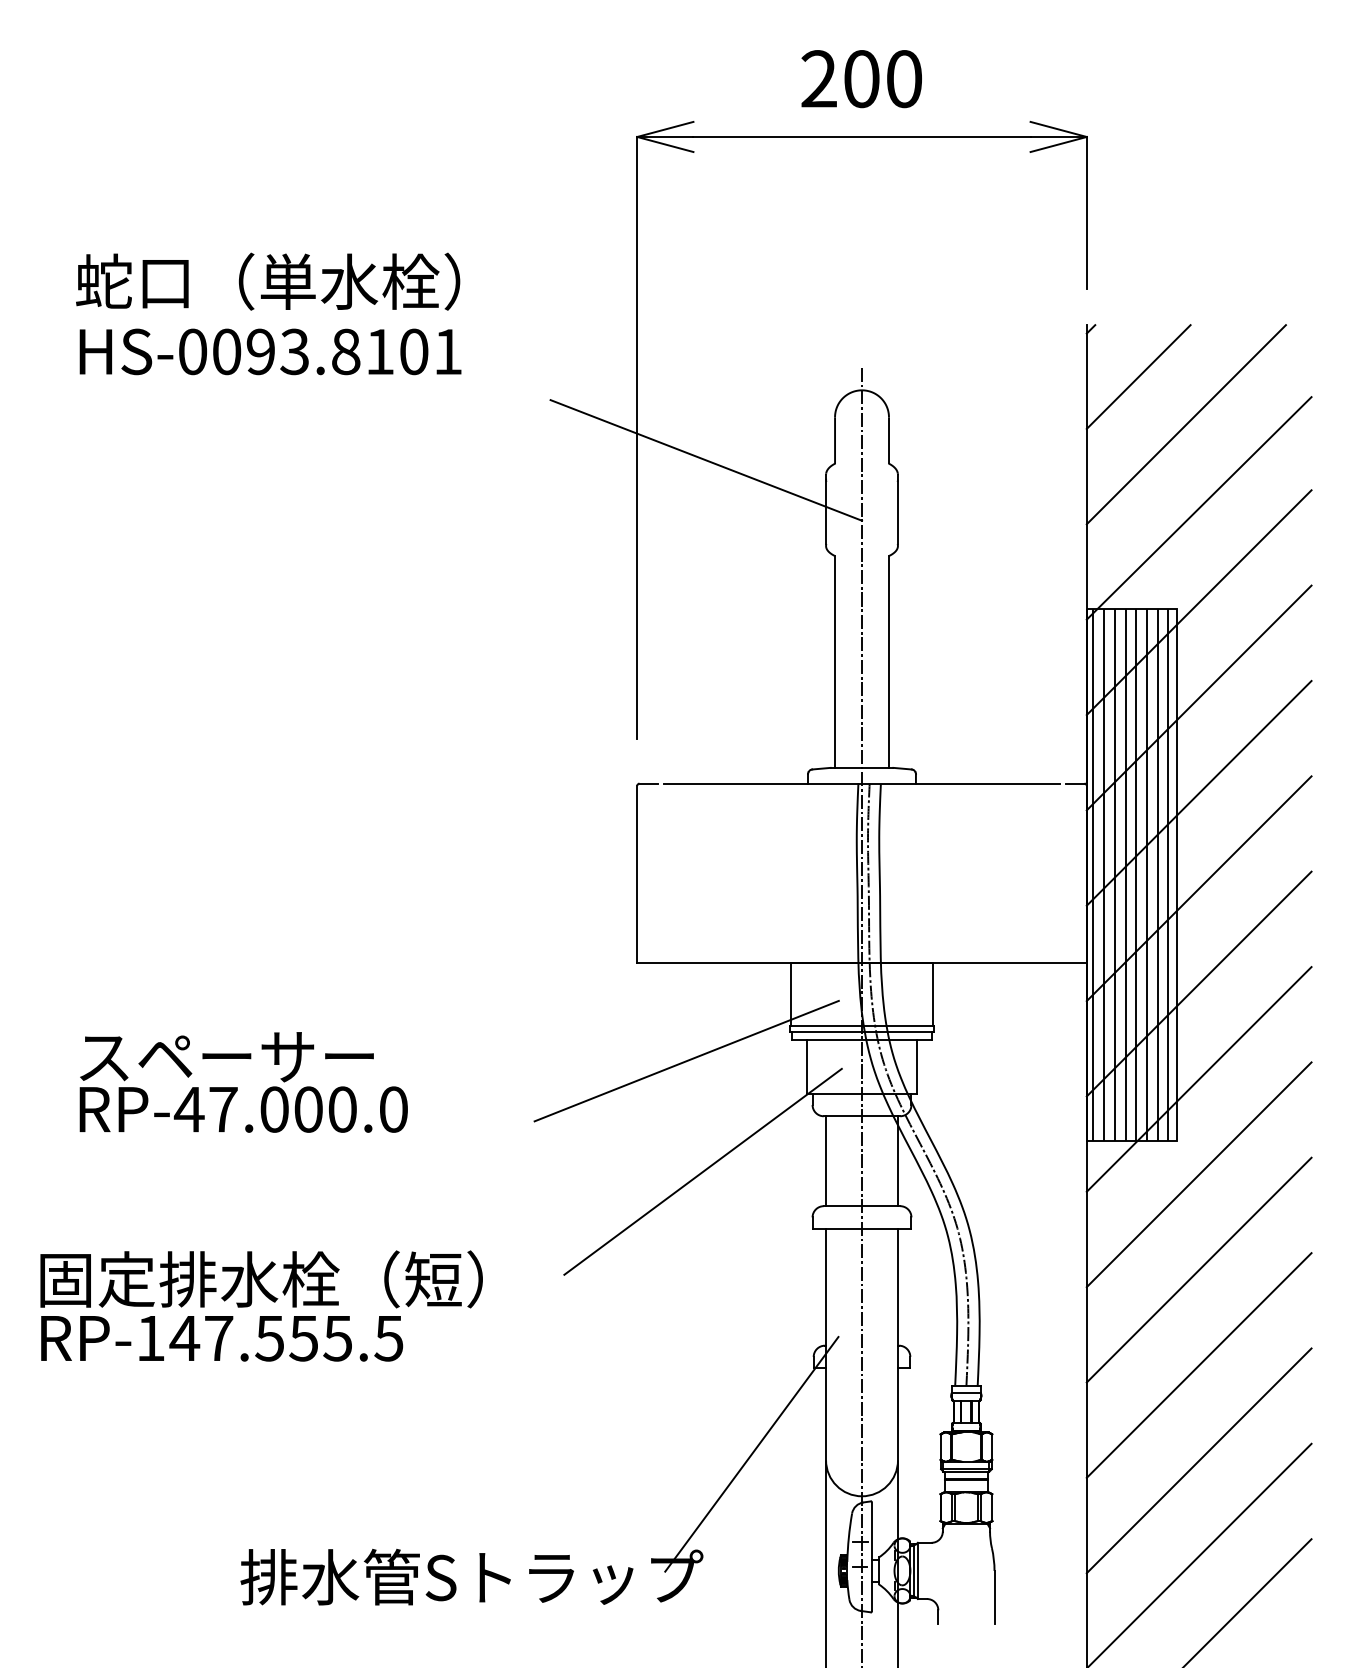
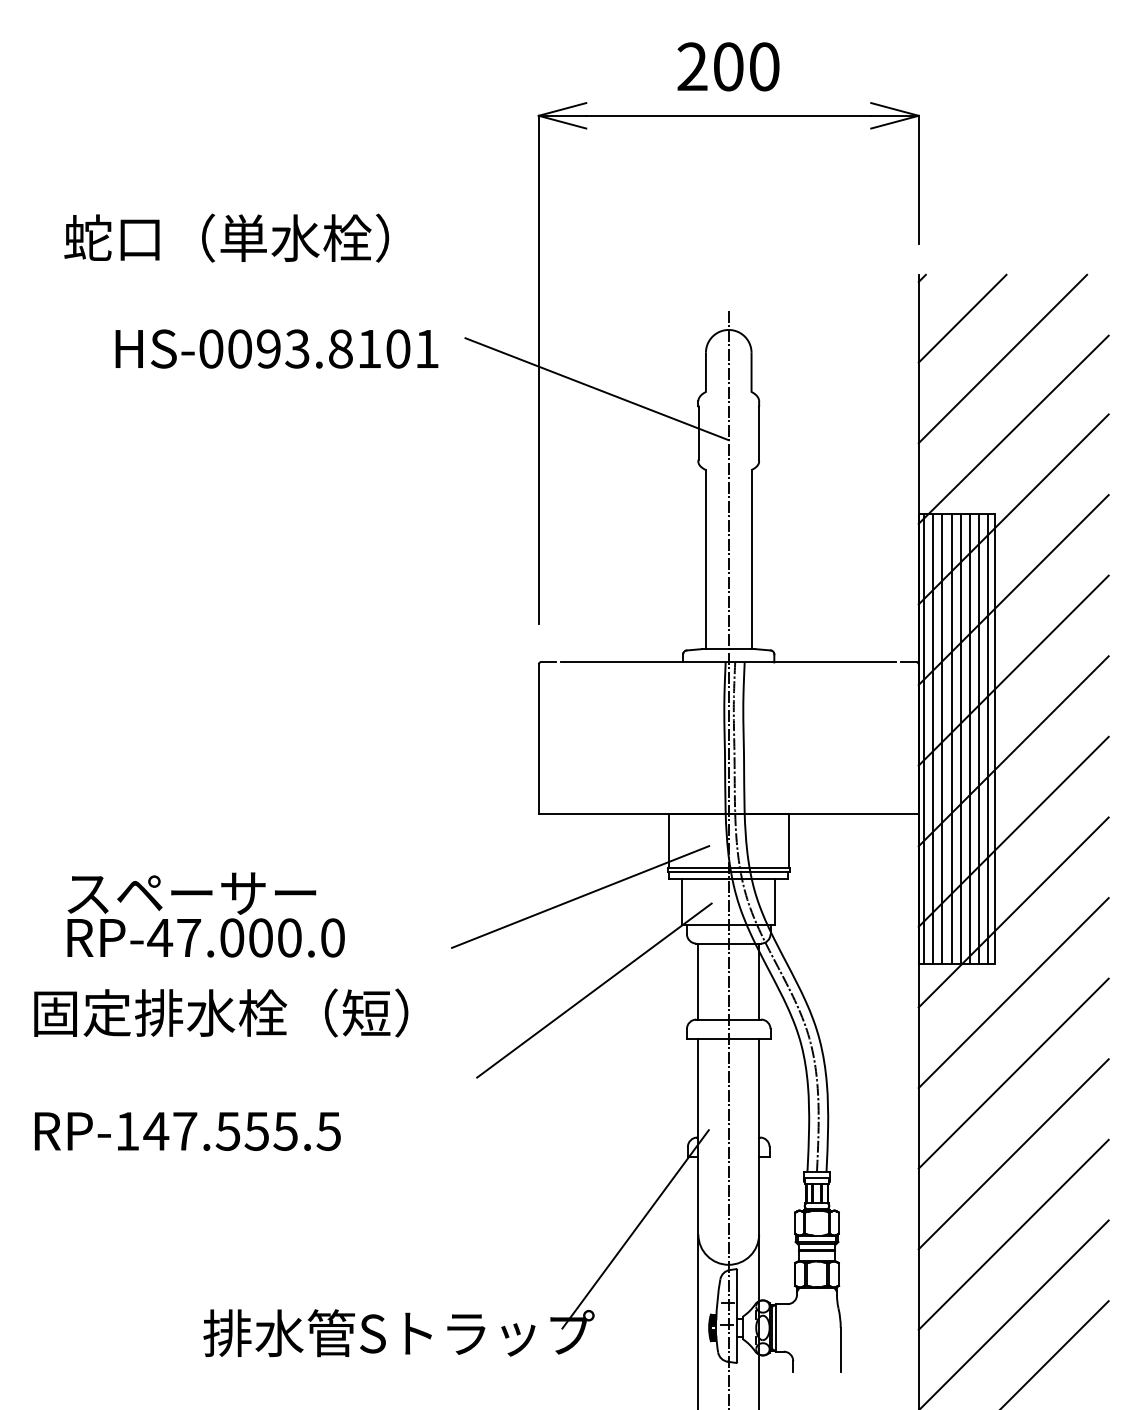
text: (270, 351) -> (276, 348), moved
text: (261, 1279) -> (221, 1013), moved

